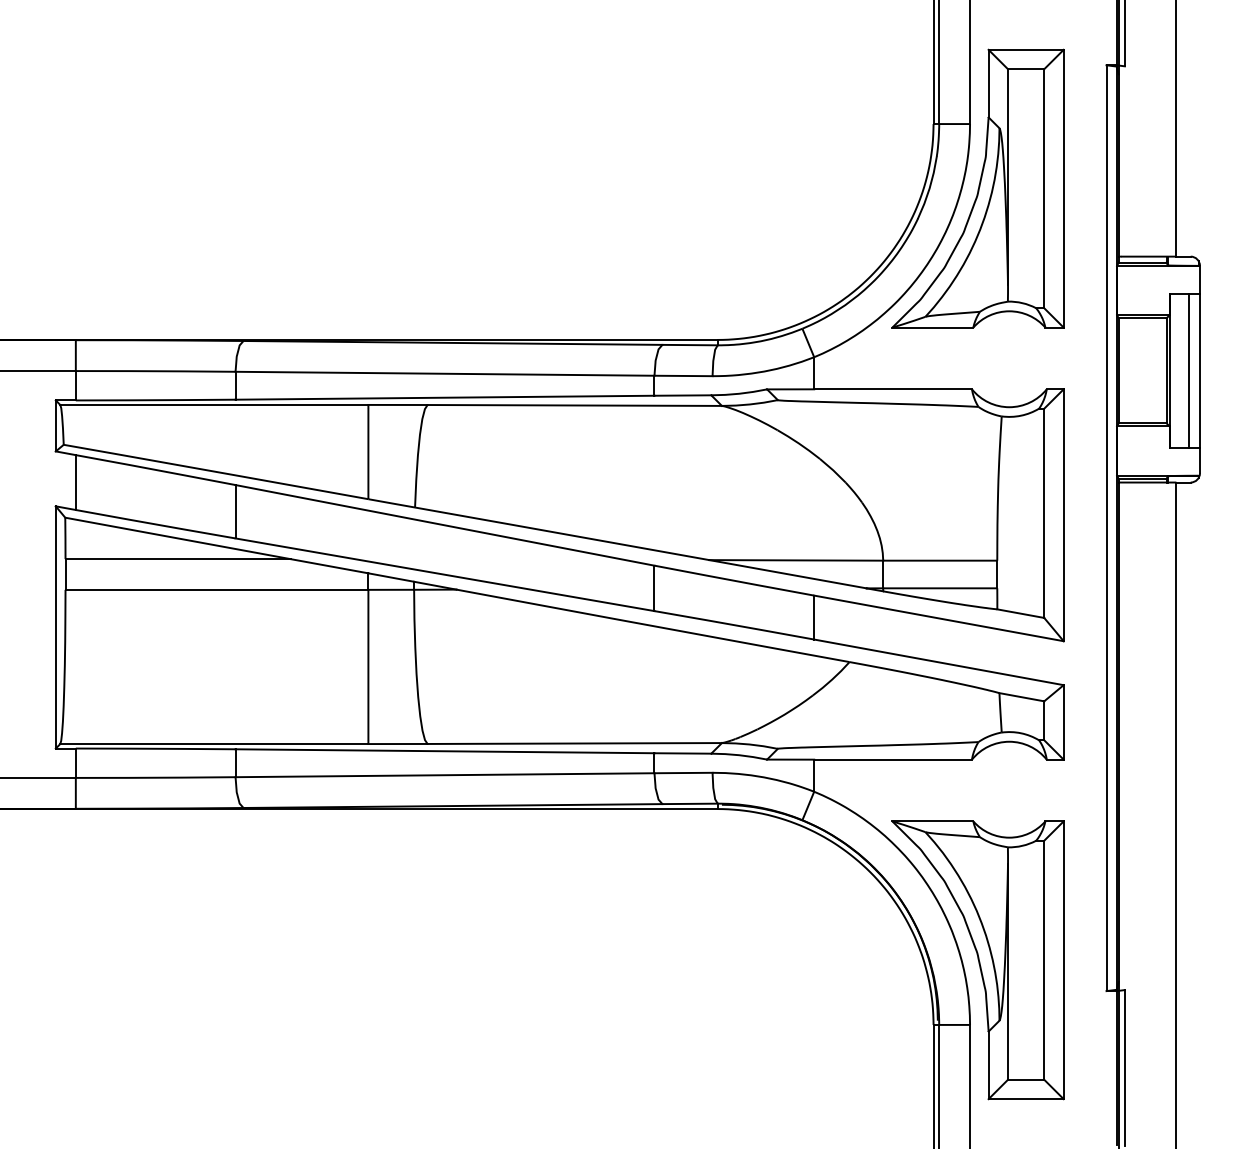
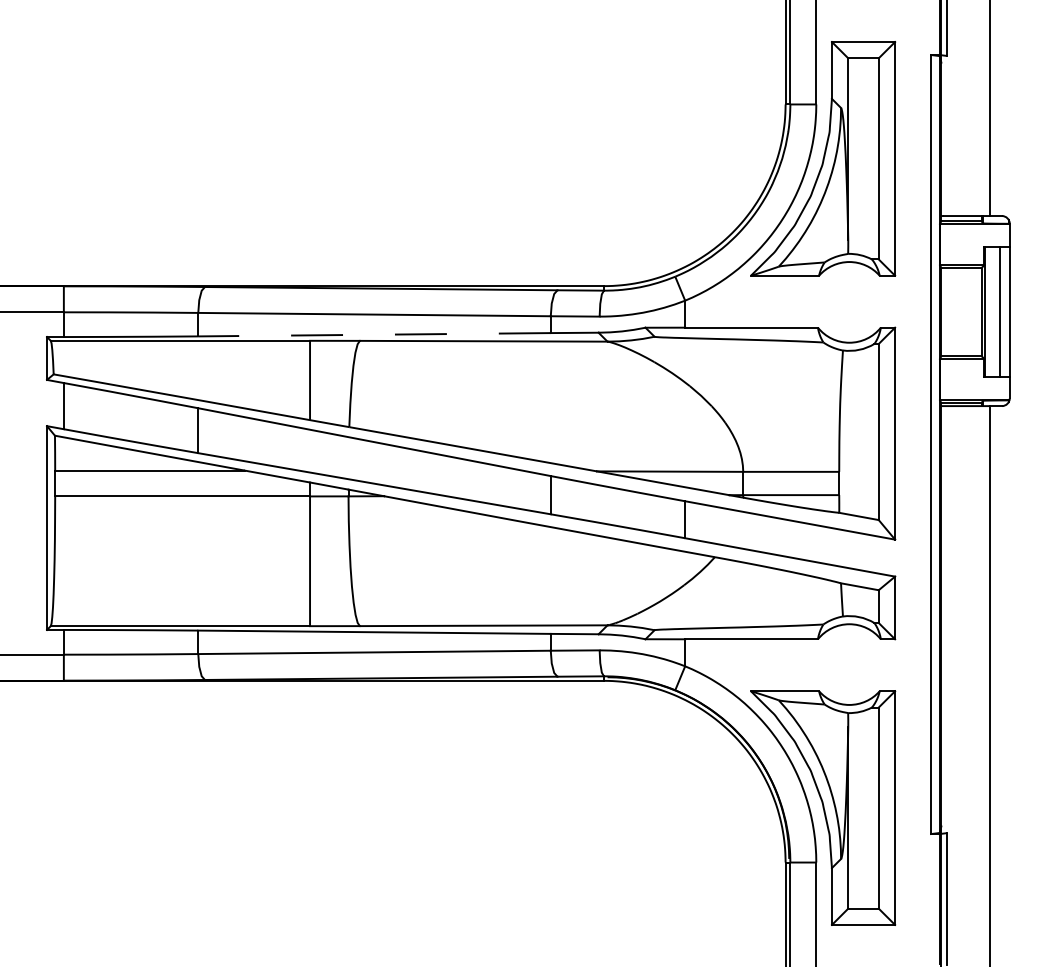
line: (444, 397) -> (374, 334), solid -> dashed

